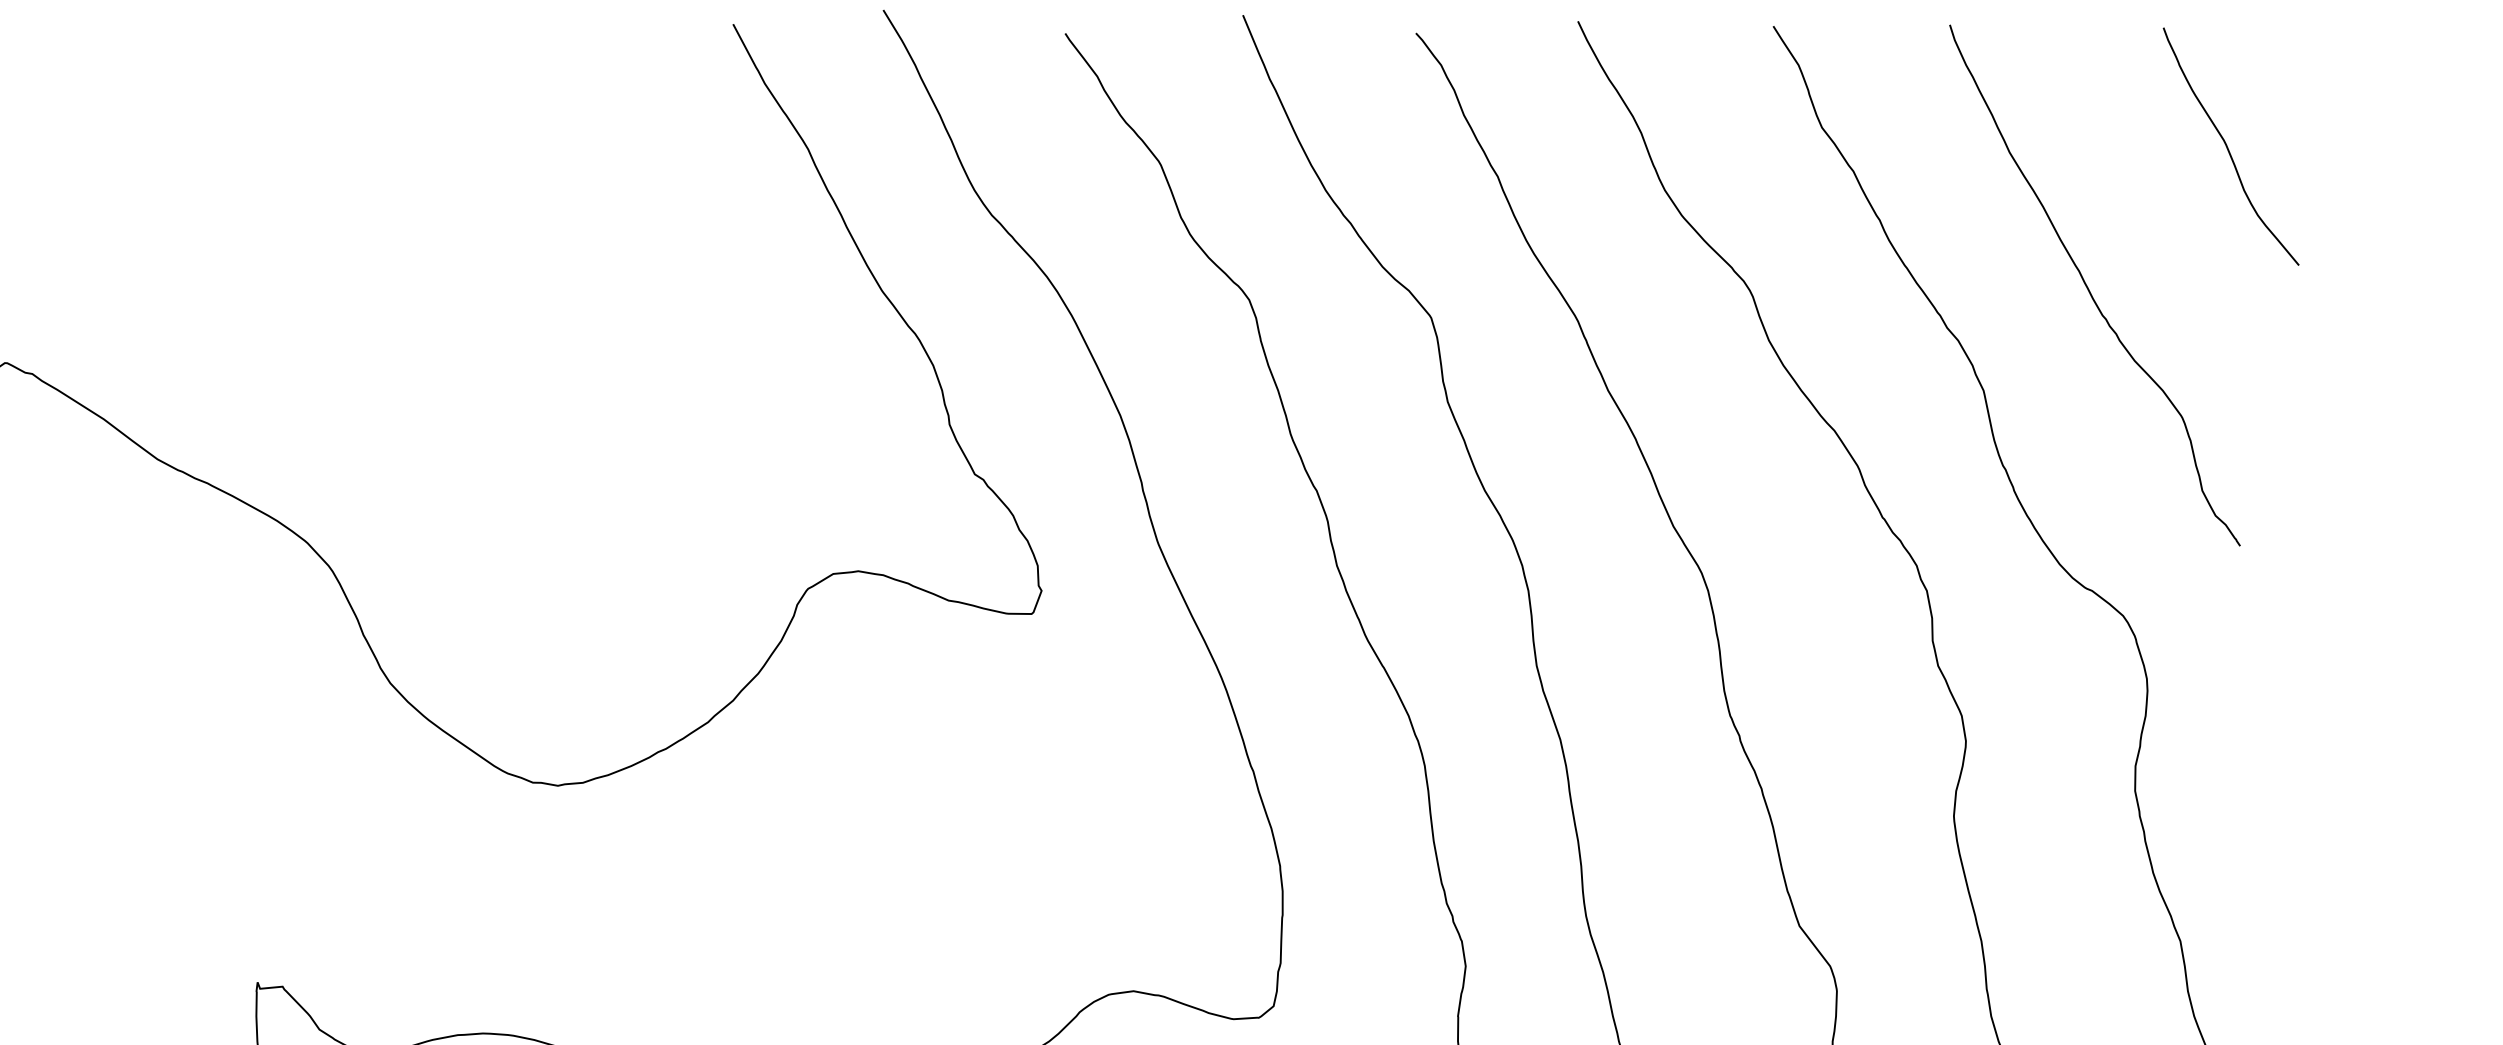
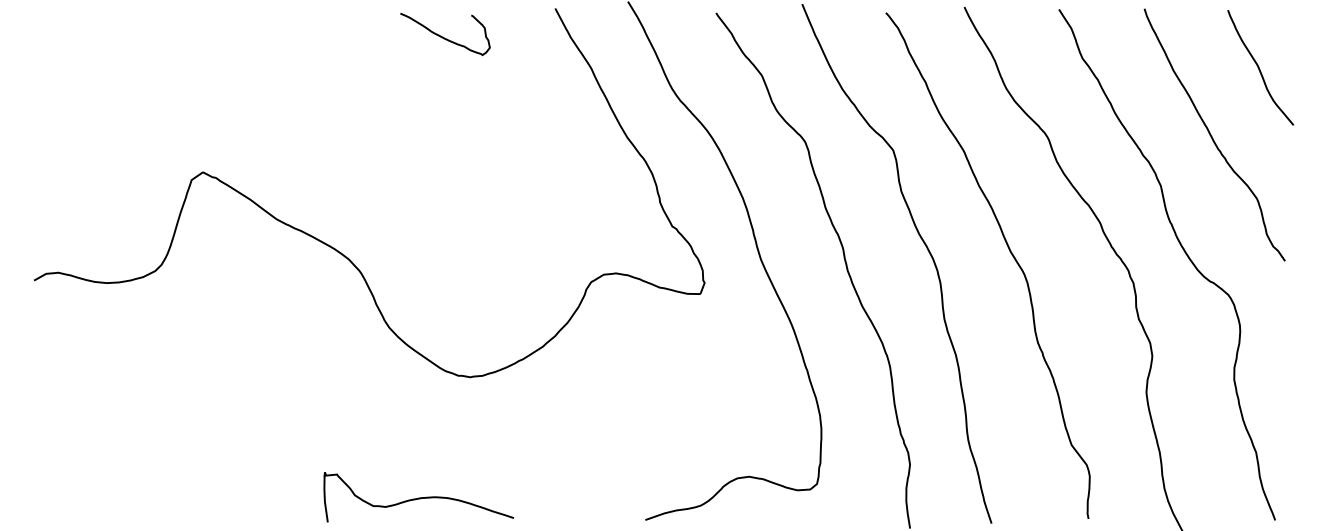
curve: (504, 84) -> (444, 37), added
curve: (2228, 146) -> (1259, 67), moved

